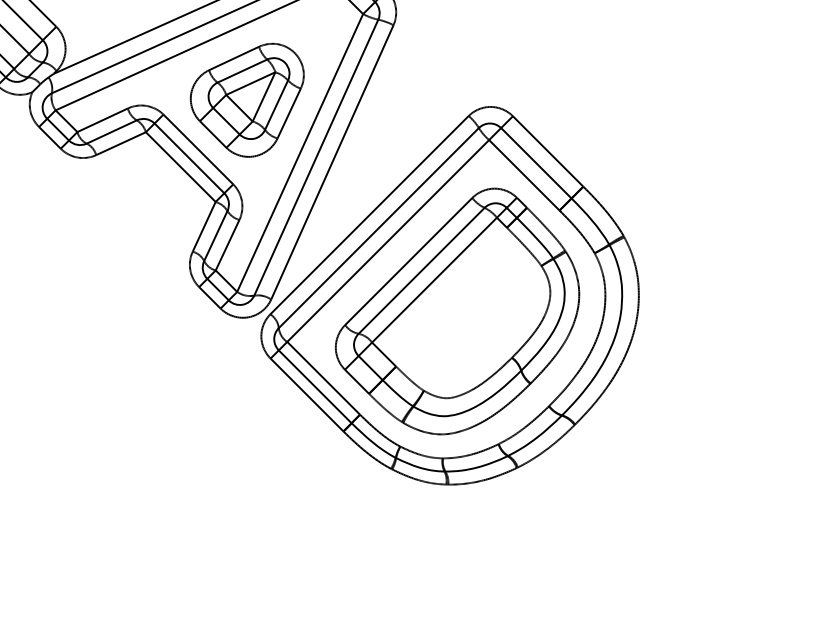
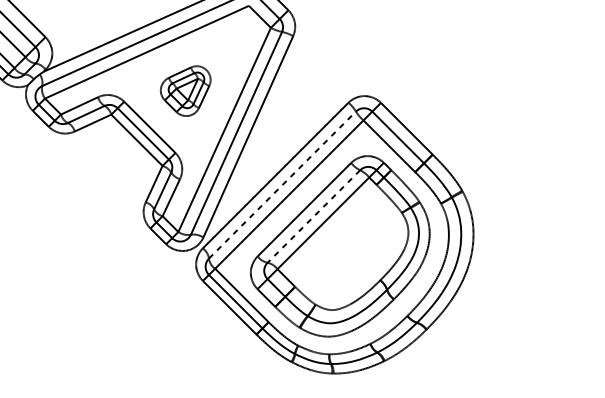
part: (246, 99) -> (185, 90), size x0.6
line: (379, 227) -> (282, 184), solid -> dashed
line: (421, 271) -> (313, 216), solid -> dashed

